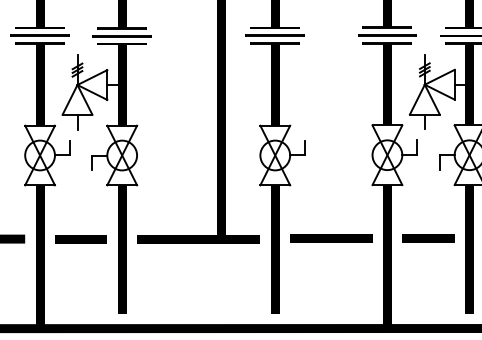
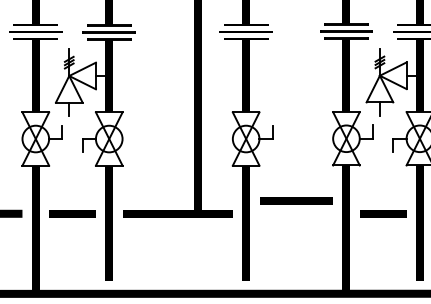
line: (331, 238) -> (296, 200), moved

